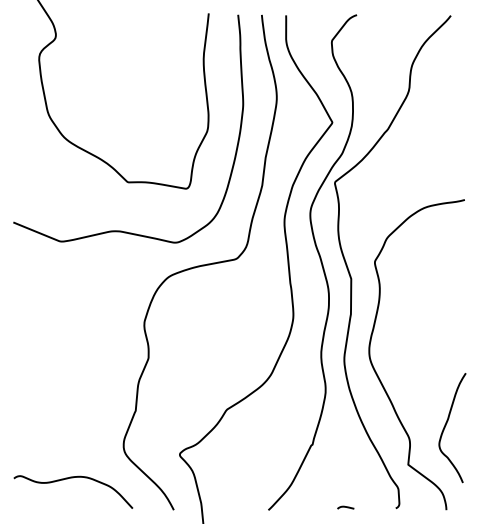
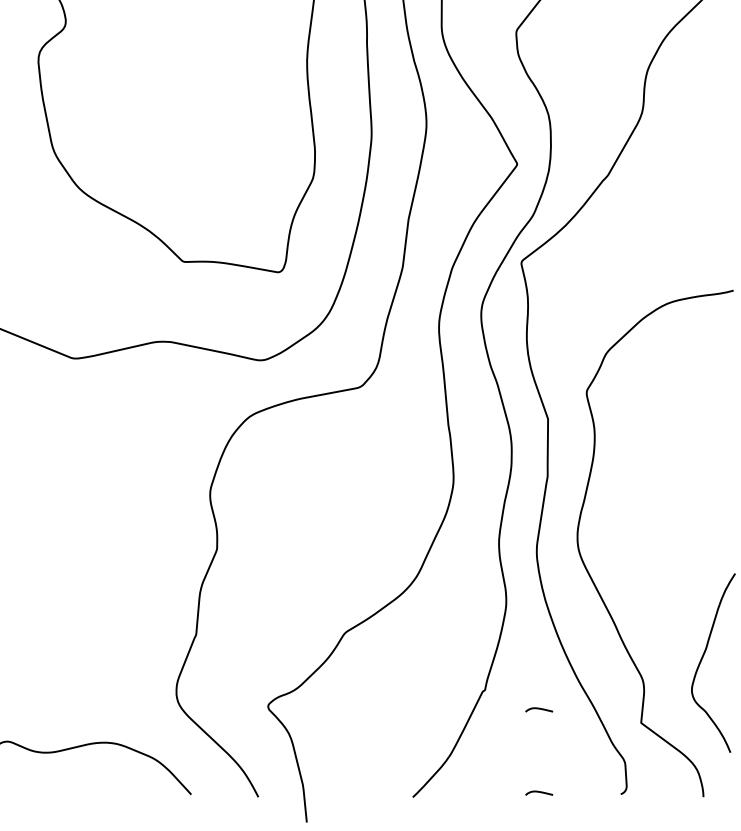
curve: (345, 456) -> (538, 709), added

